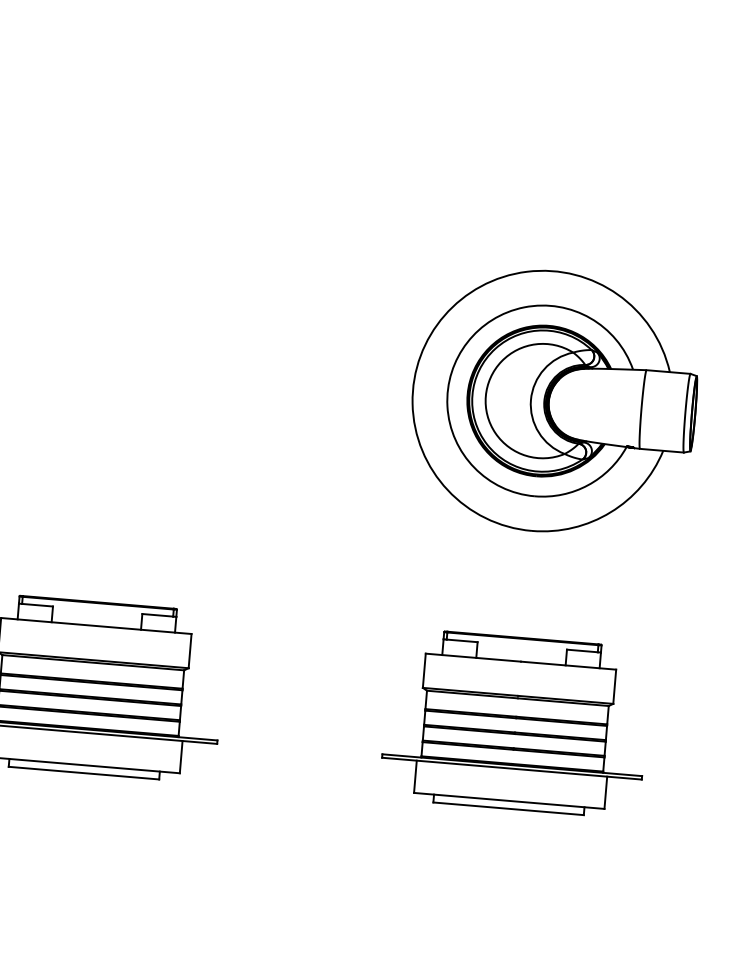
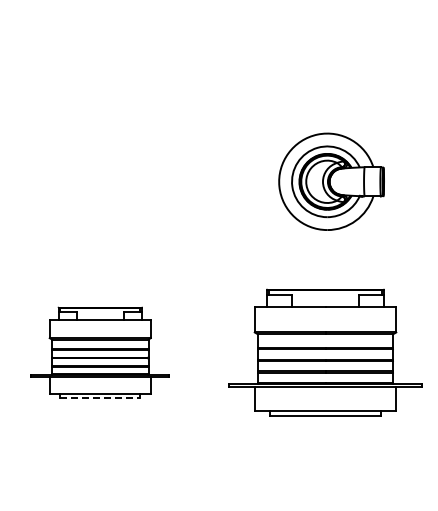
part: (553, 401) -> (331, 181), size x0.7
part: (515, 722) -> (325, 352), size x1.4
line: (84, 773) -> (100, 398), solid -> dashed

